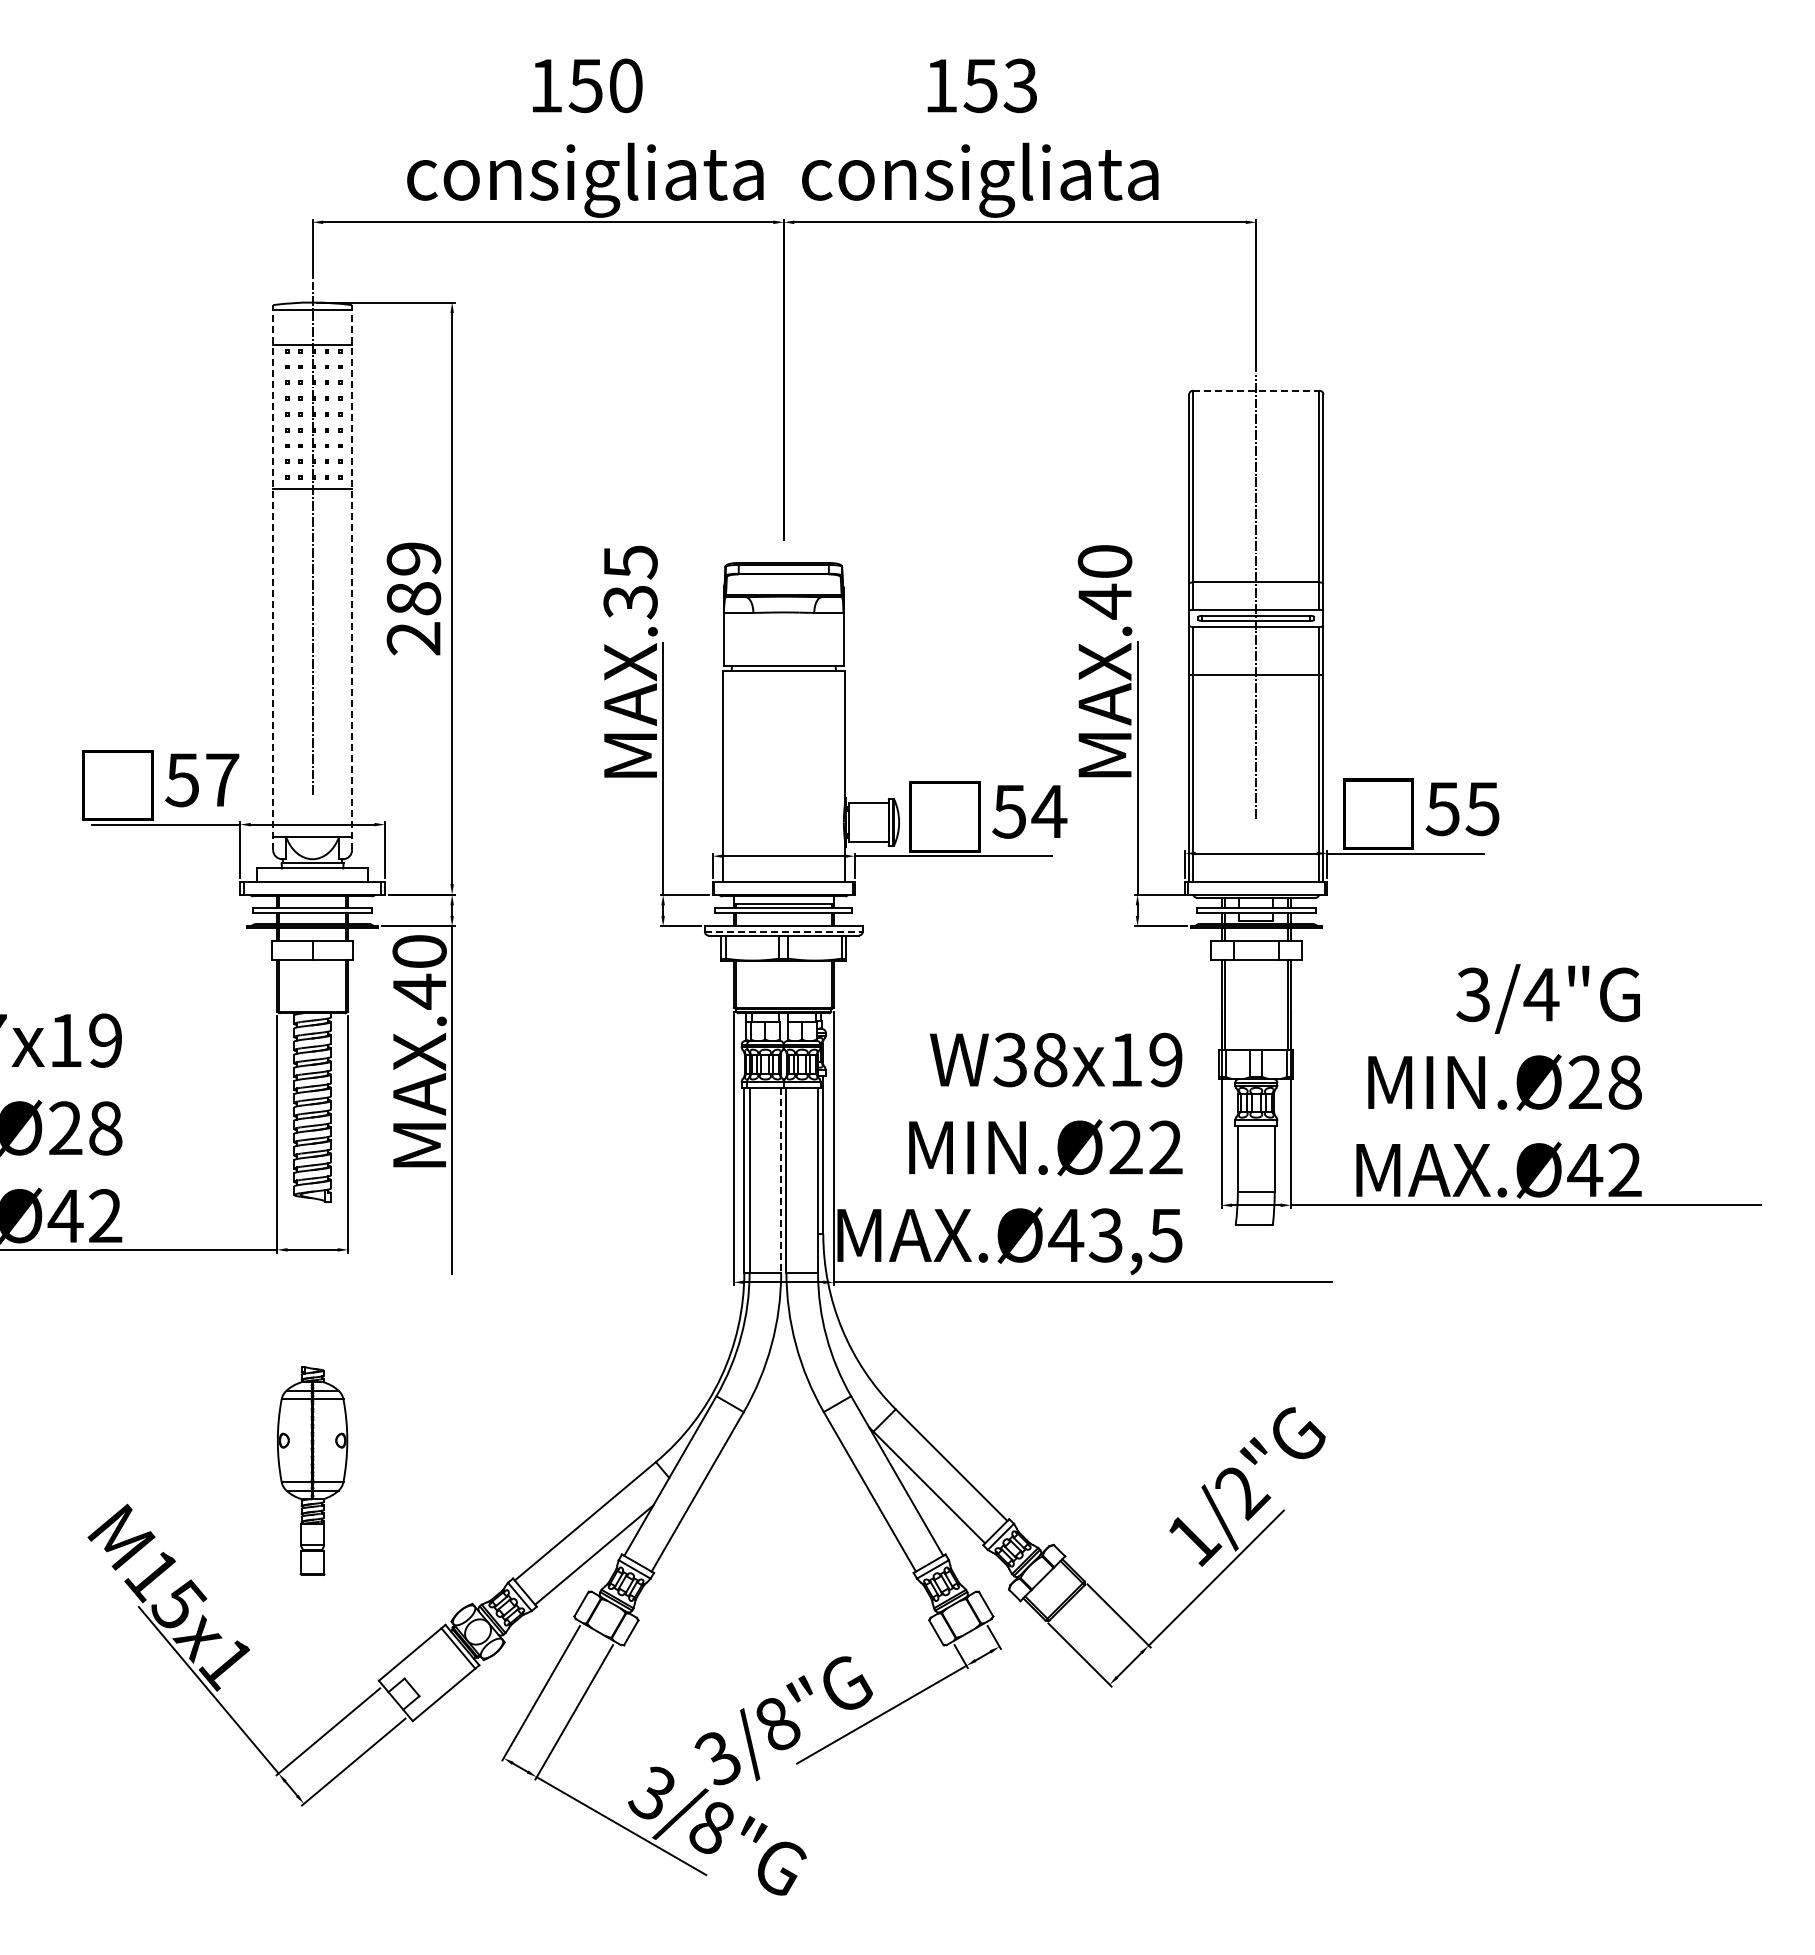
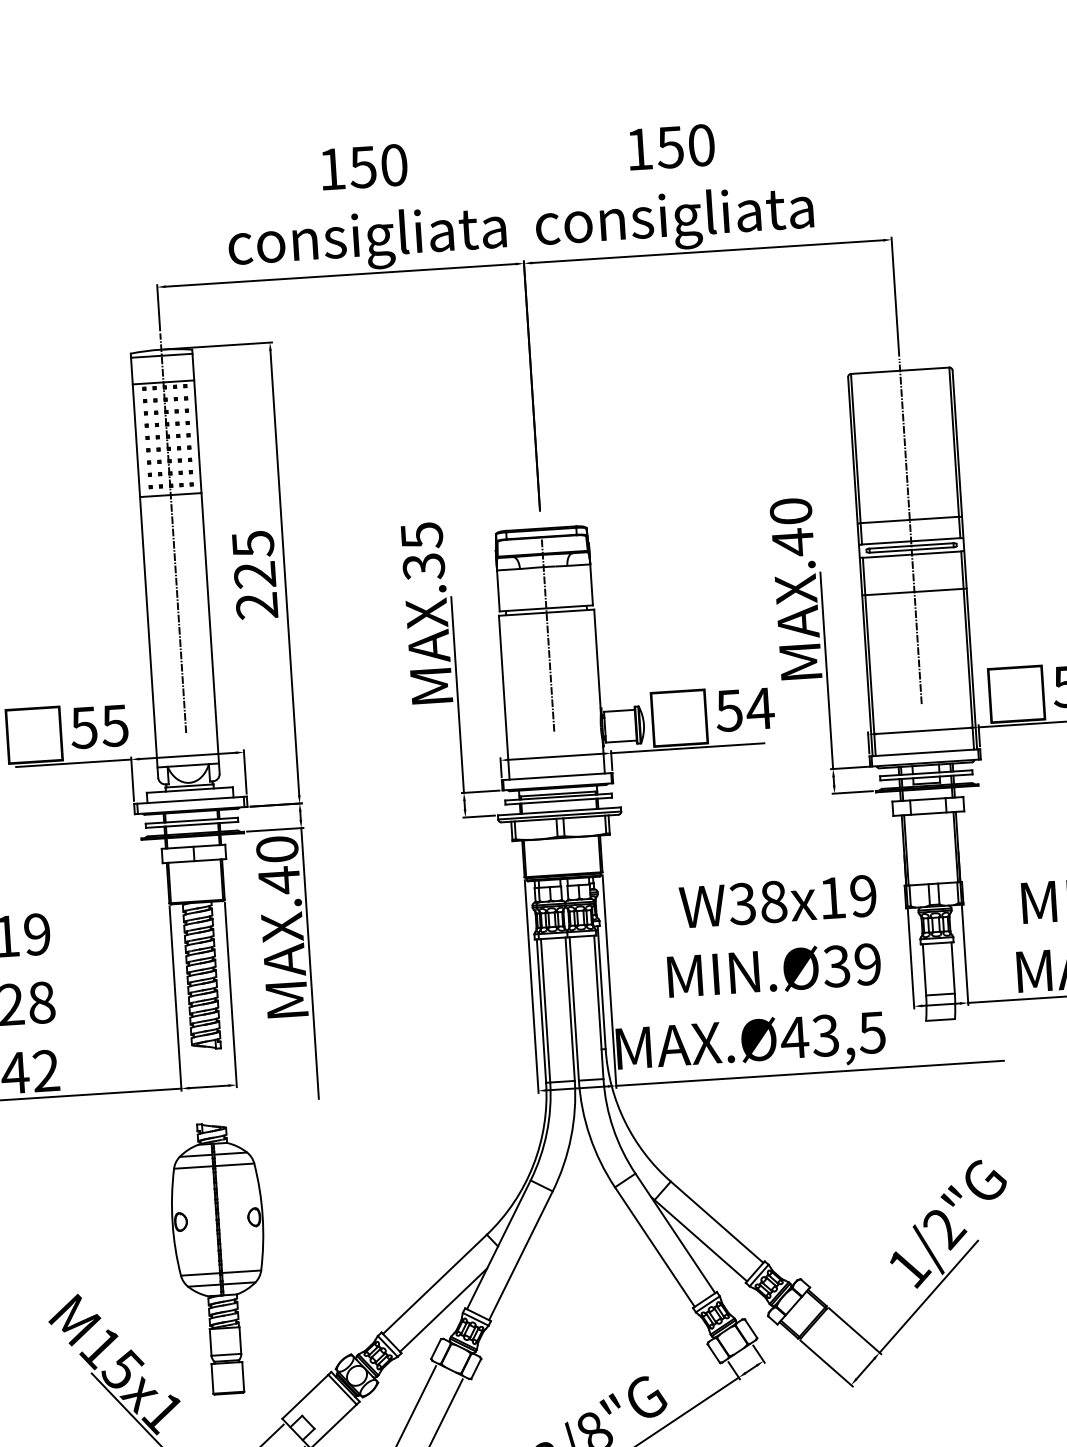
text: (1020, 85) -> (701, 145), 153 -> 150
line: (1256, 390) -> (900, 370), dashed -> solid
line: (273, 577) -> (144, 565), dashed -> solid
line: (352, 577) -> (206, 561), dashed -> solid
text: (413, 578) -> (253, 559), 289 -> 225
line: (783, 697) -> (547, 633), added
text: (222, 780) -> (115, 726), 57 -> 55
line: (783, 931) -> (559, 815), dashed -> solid
text: (1145, 1147) -> (852, 965), 22 -> 39
line: (781, 1180) -> (570, 1009), dashed -> solid
part: (312, 1470) -> (220, 1258), size x1.67

